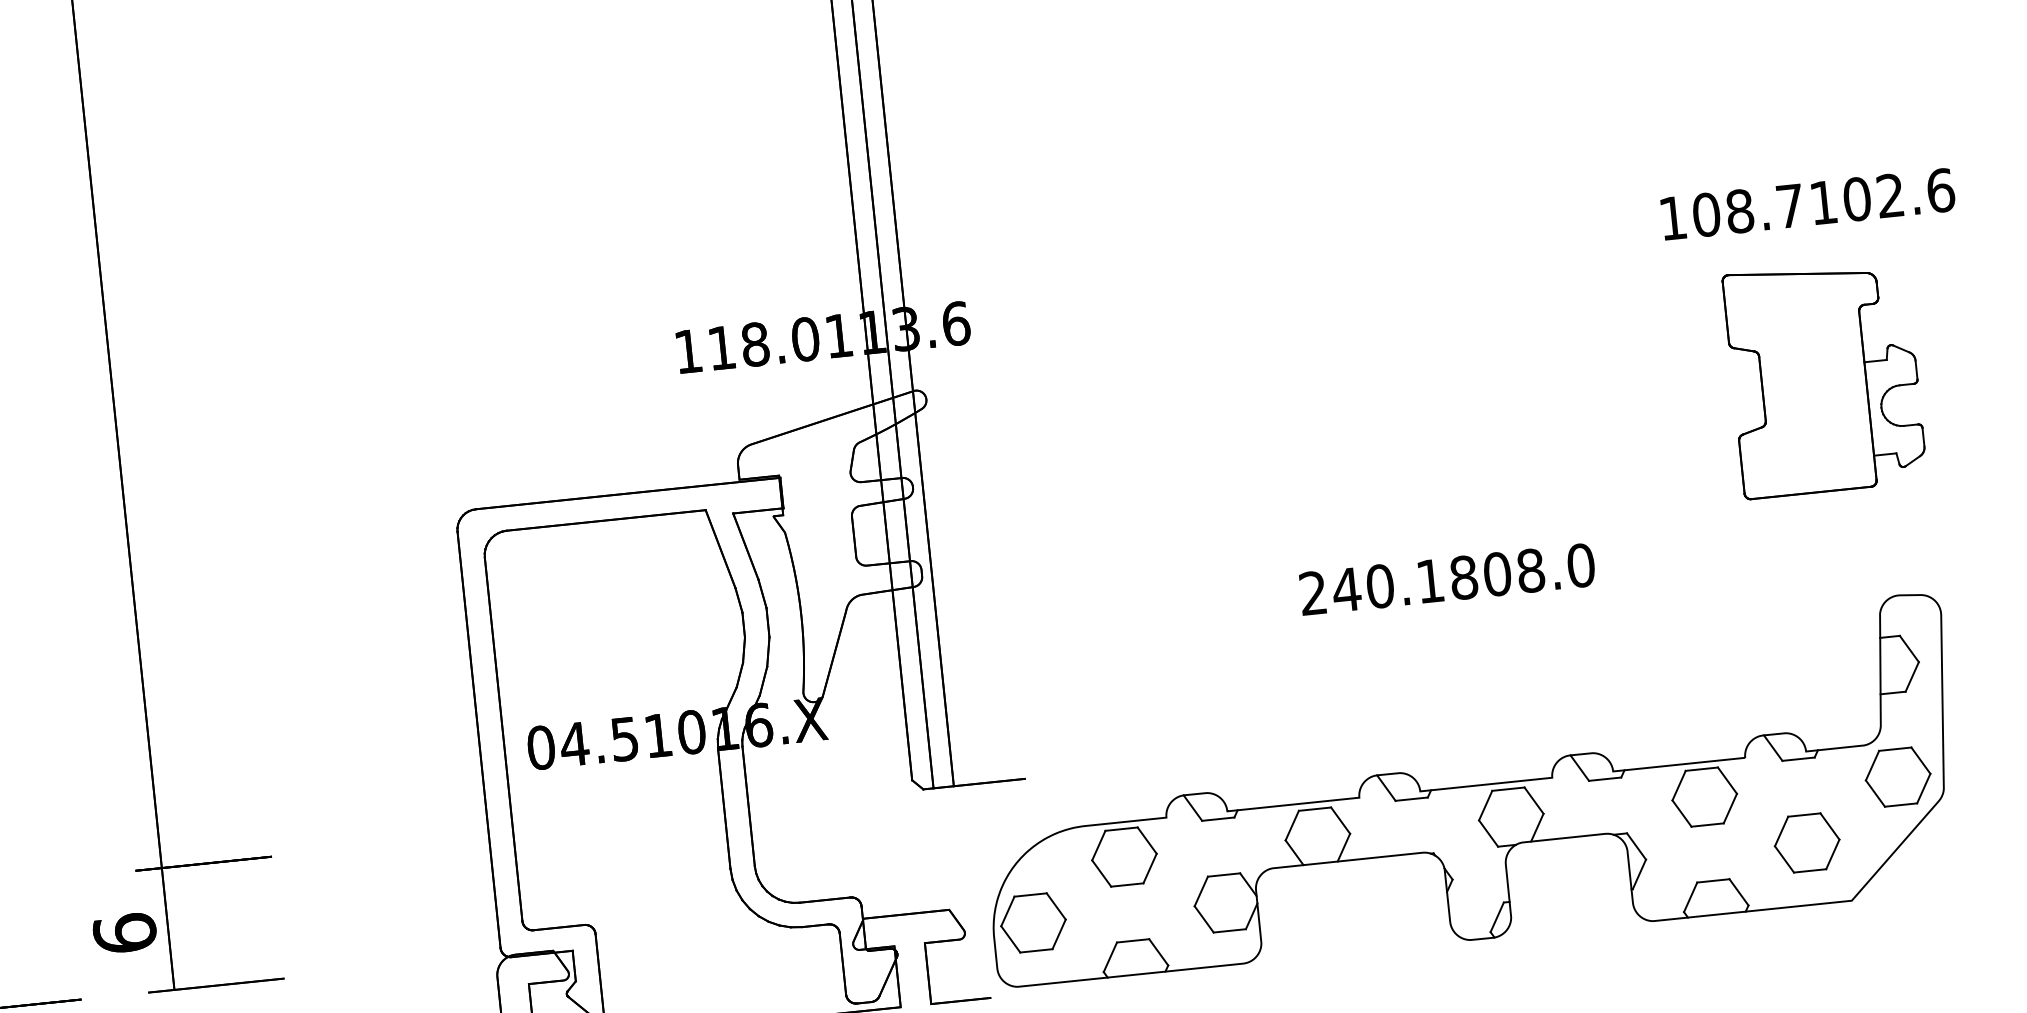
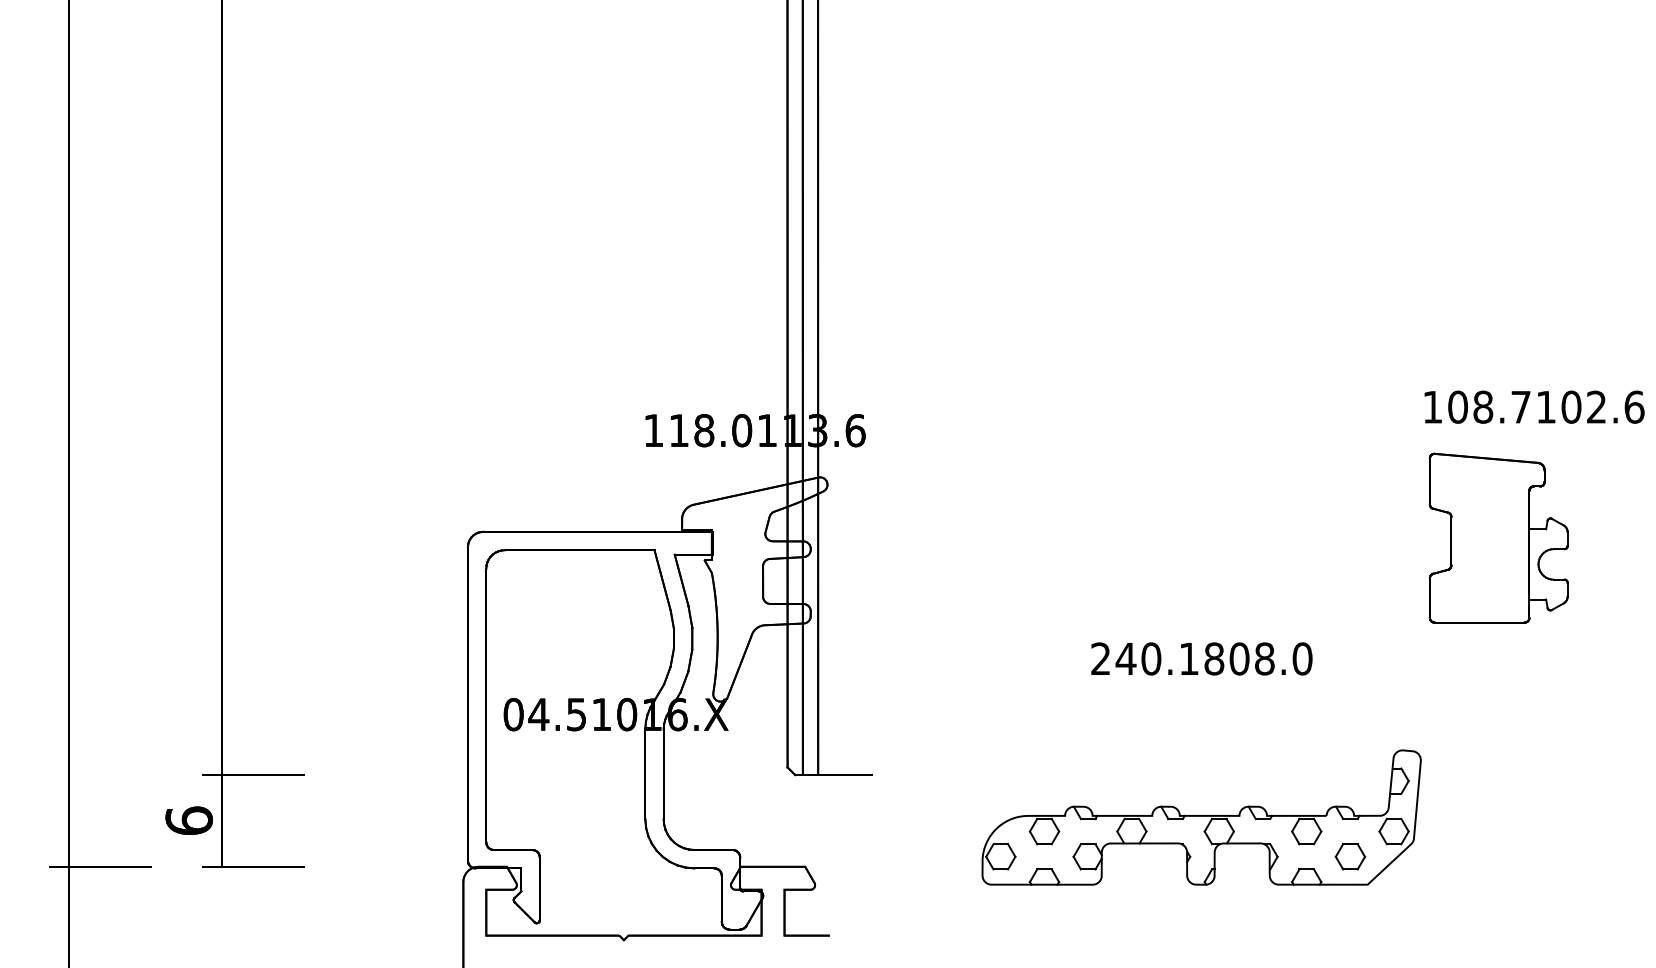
text: (1807, 203) -> (1534, 406), moved
part: (1468, 790) -> (1201, 817), size x0.6

